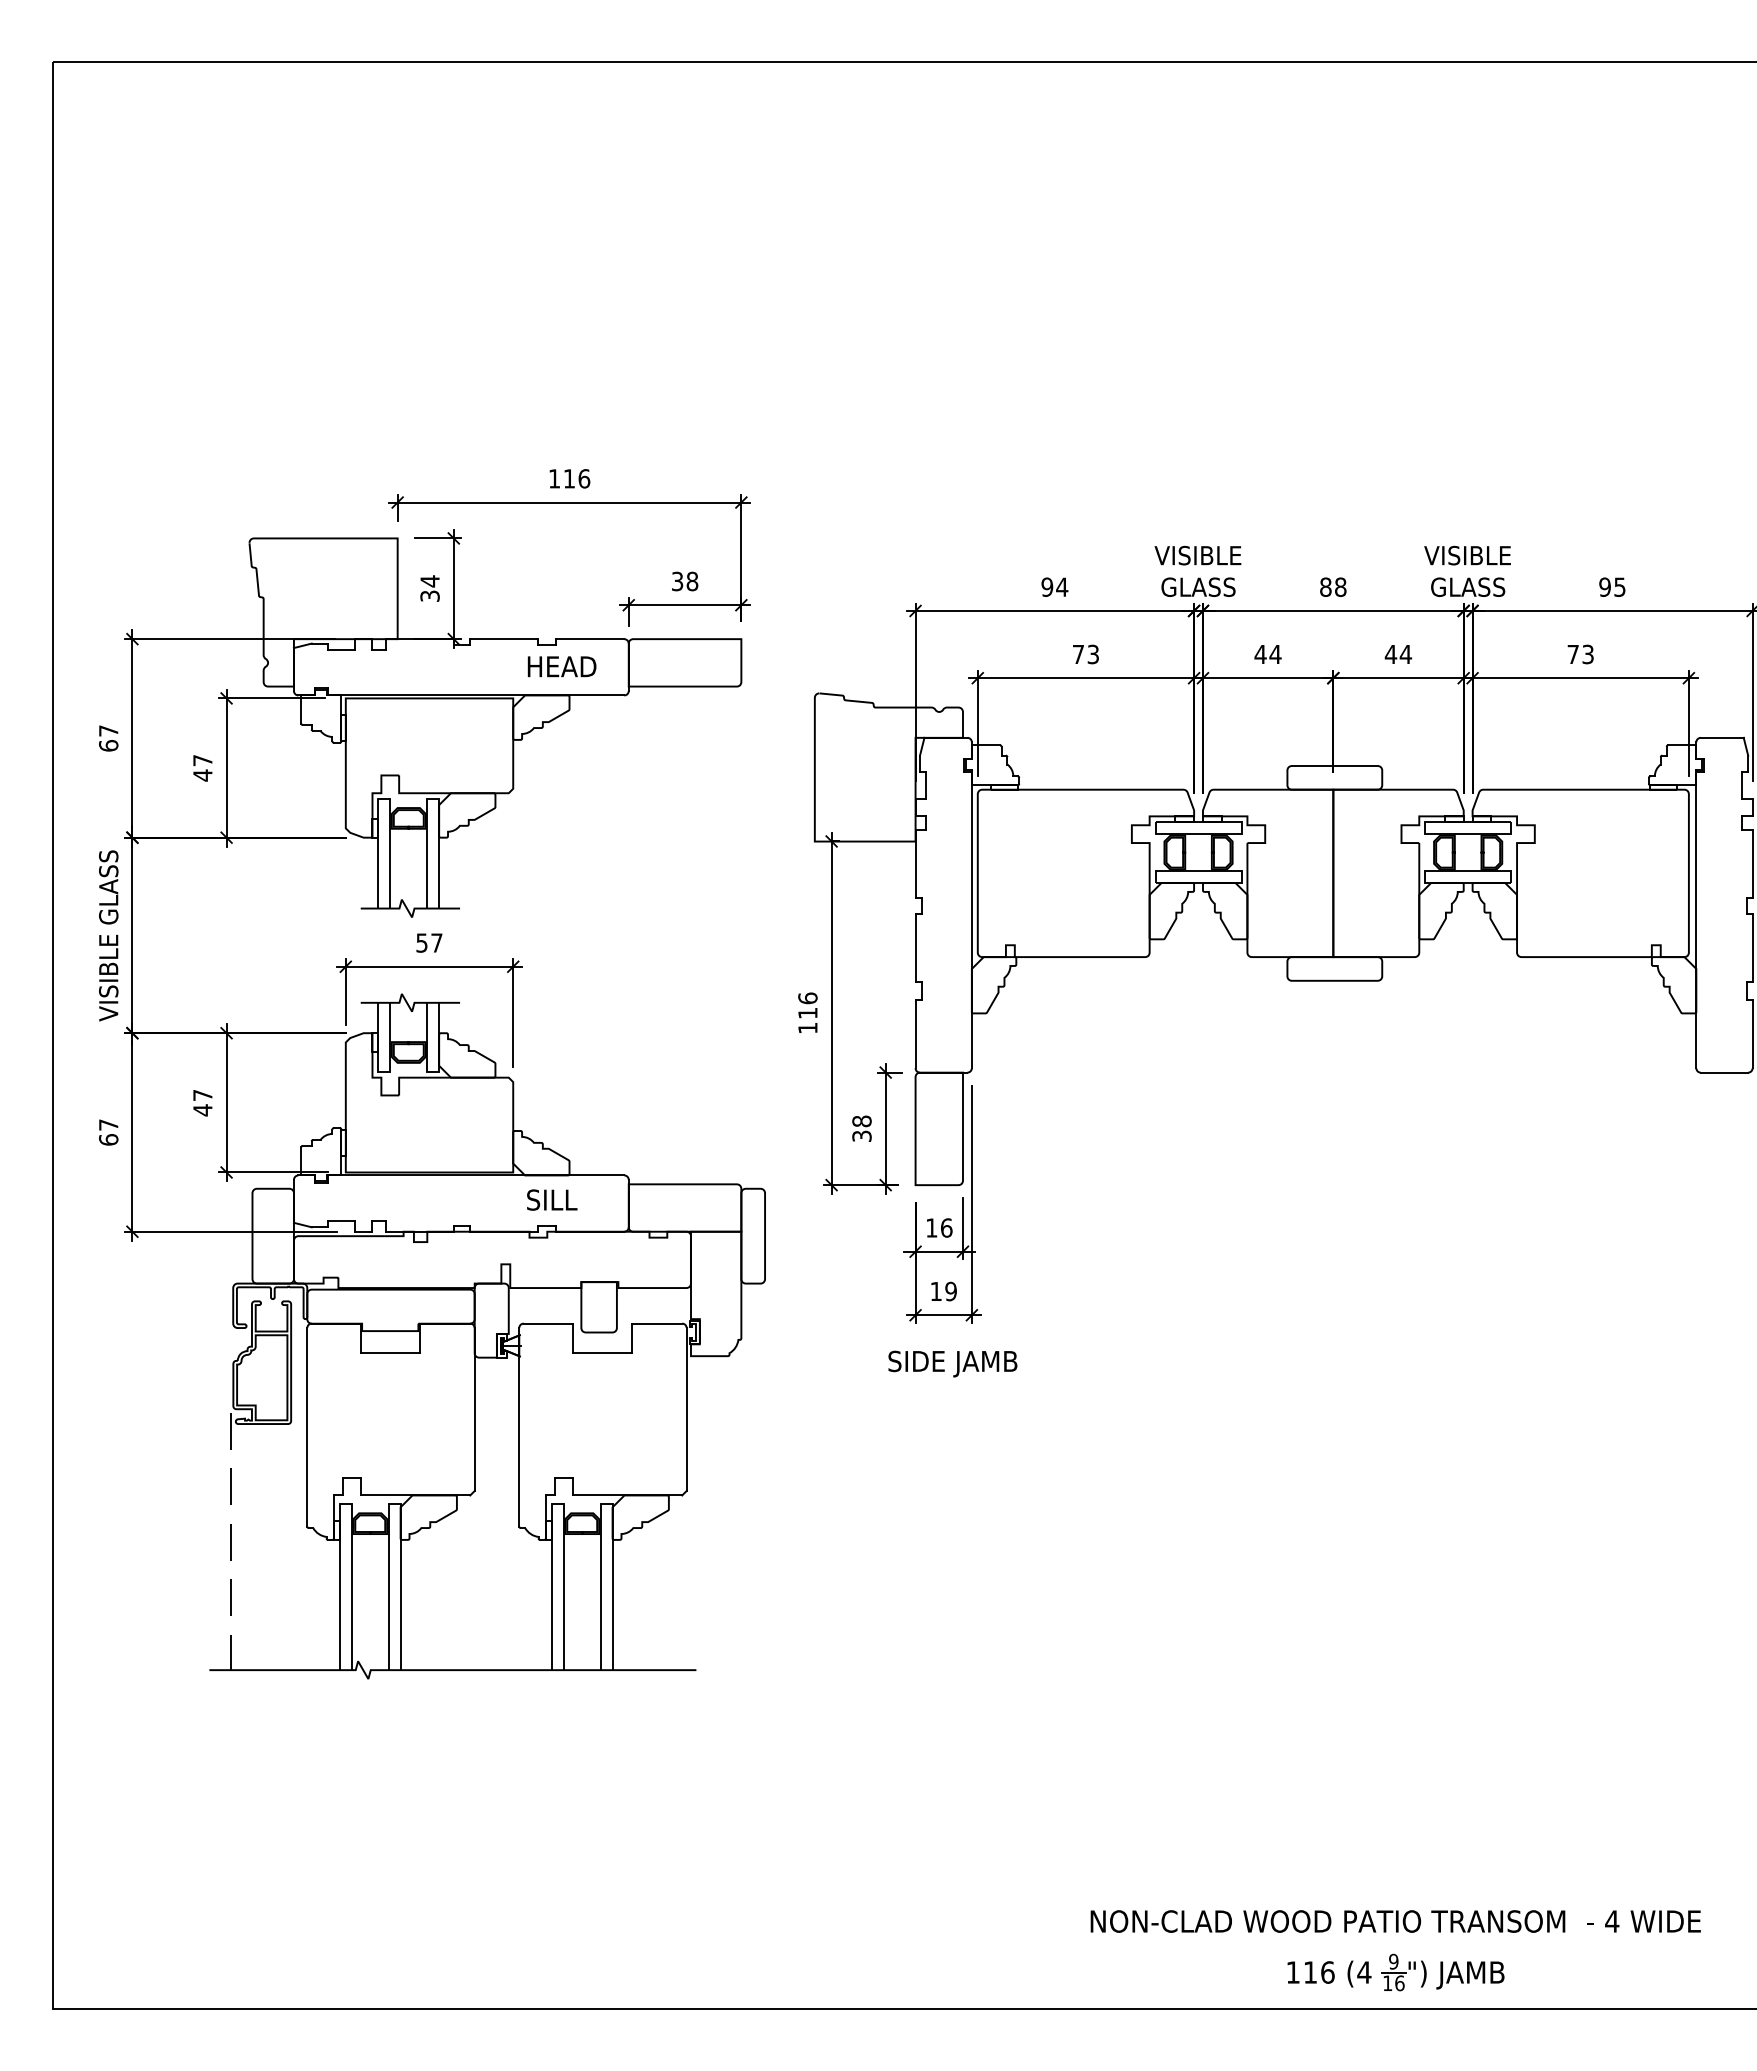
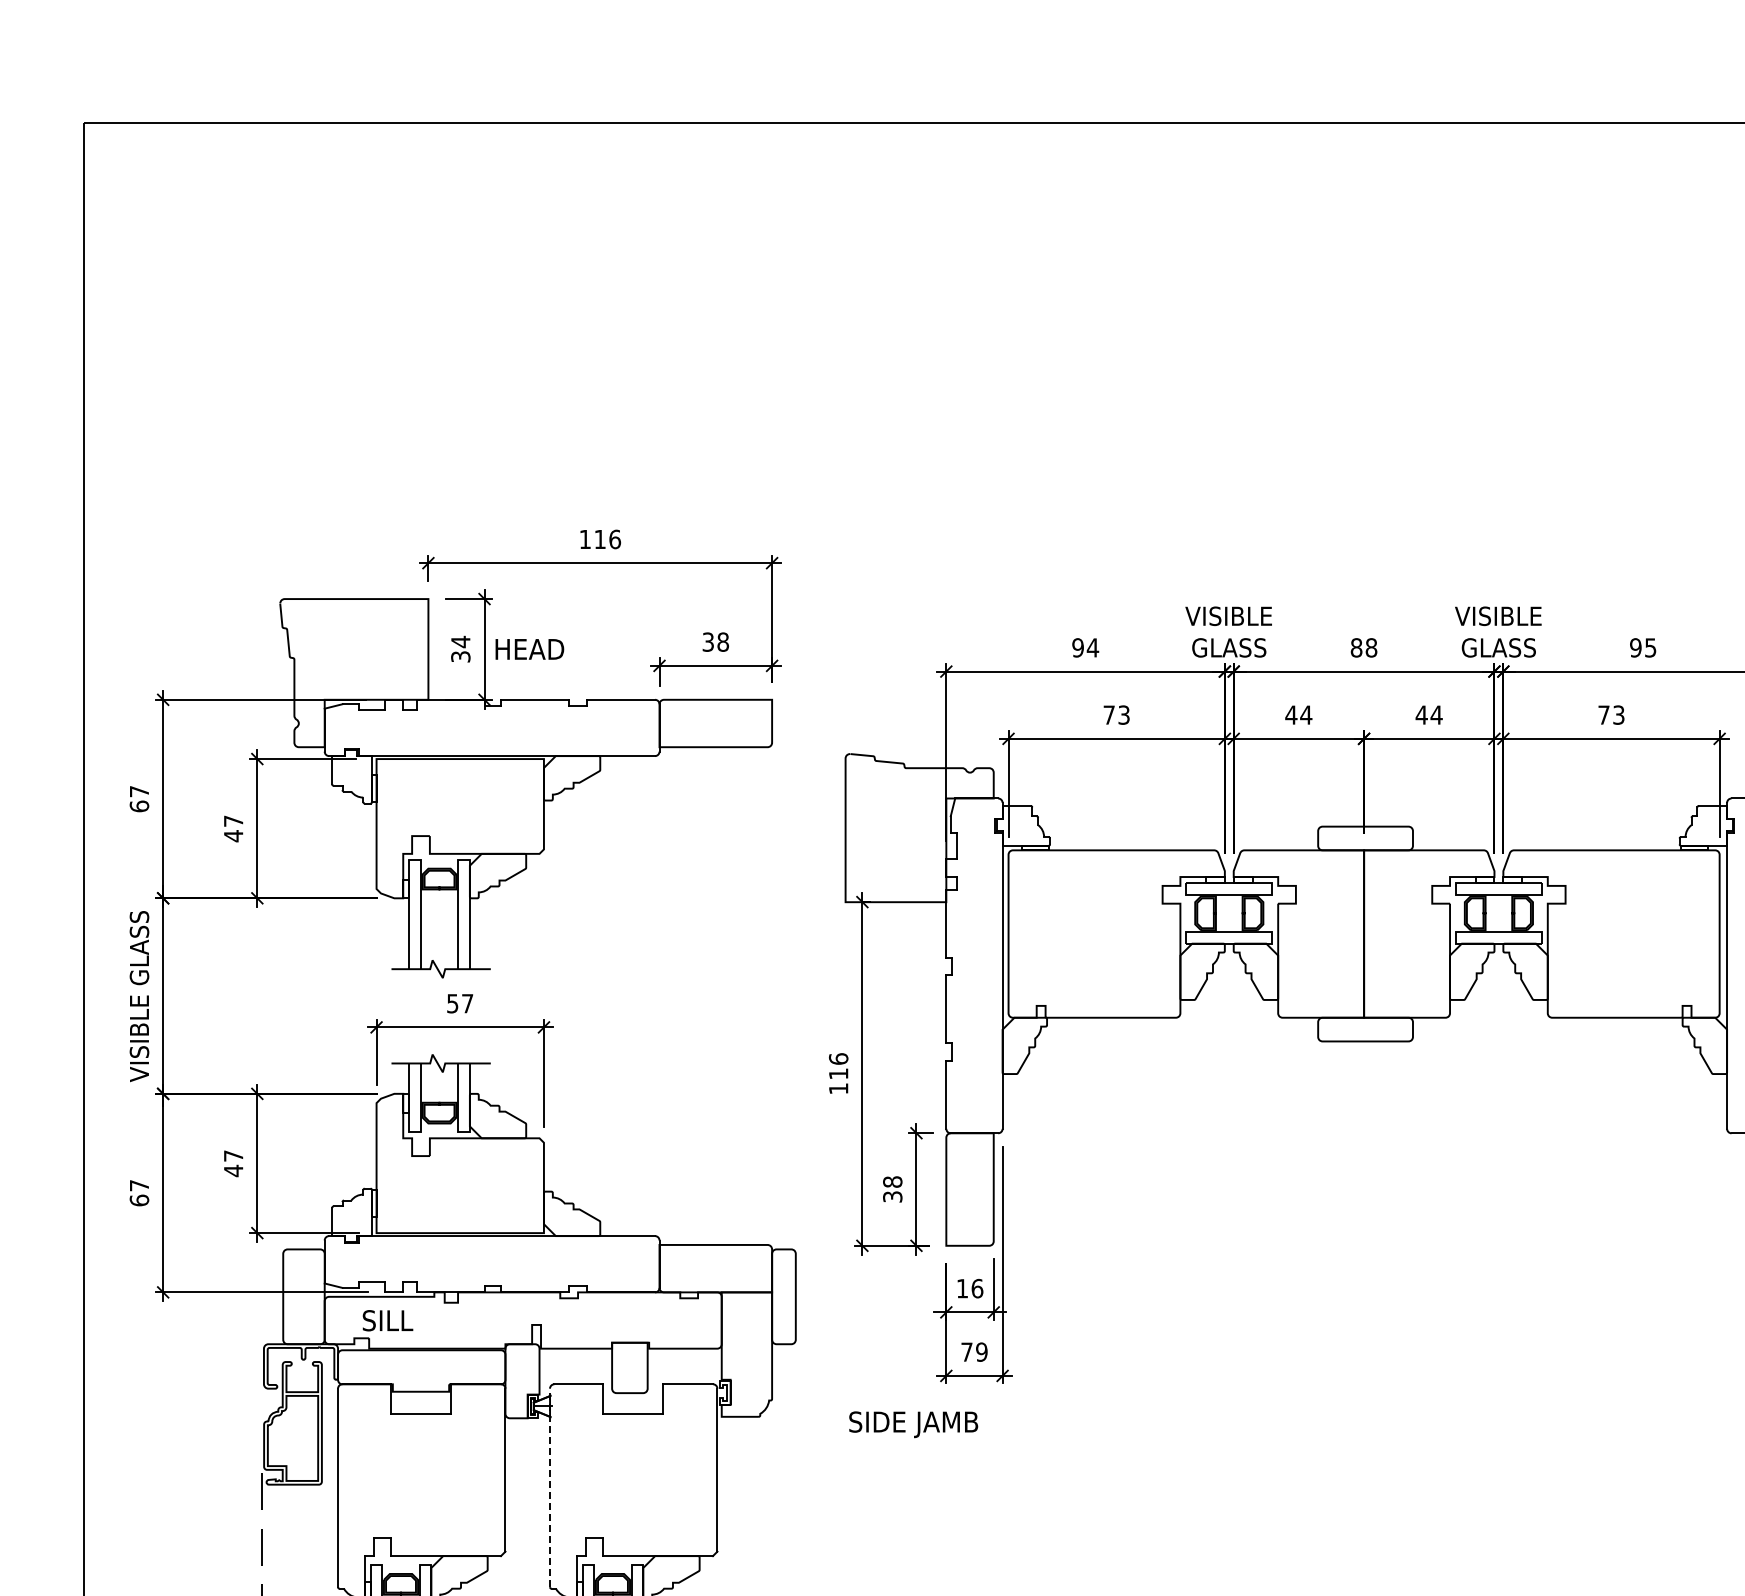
text: (561, 666) -> (529, 649), moved
text: (552, 1199) -> (388, 1320), moved
text: (935, 1291) -> (966, 1352), 19 -> 79
text: (952, 1363) -> (913, 1424), moved
line: (519, 1426) -> (550, 1487), solid -> dashed

